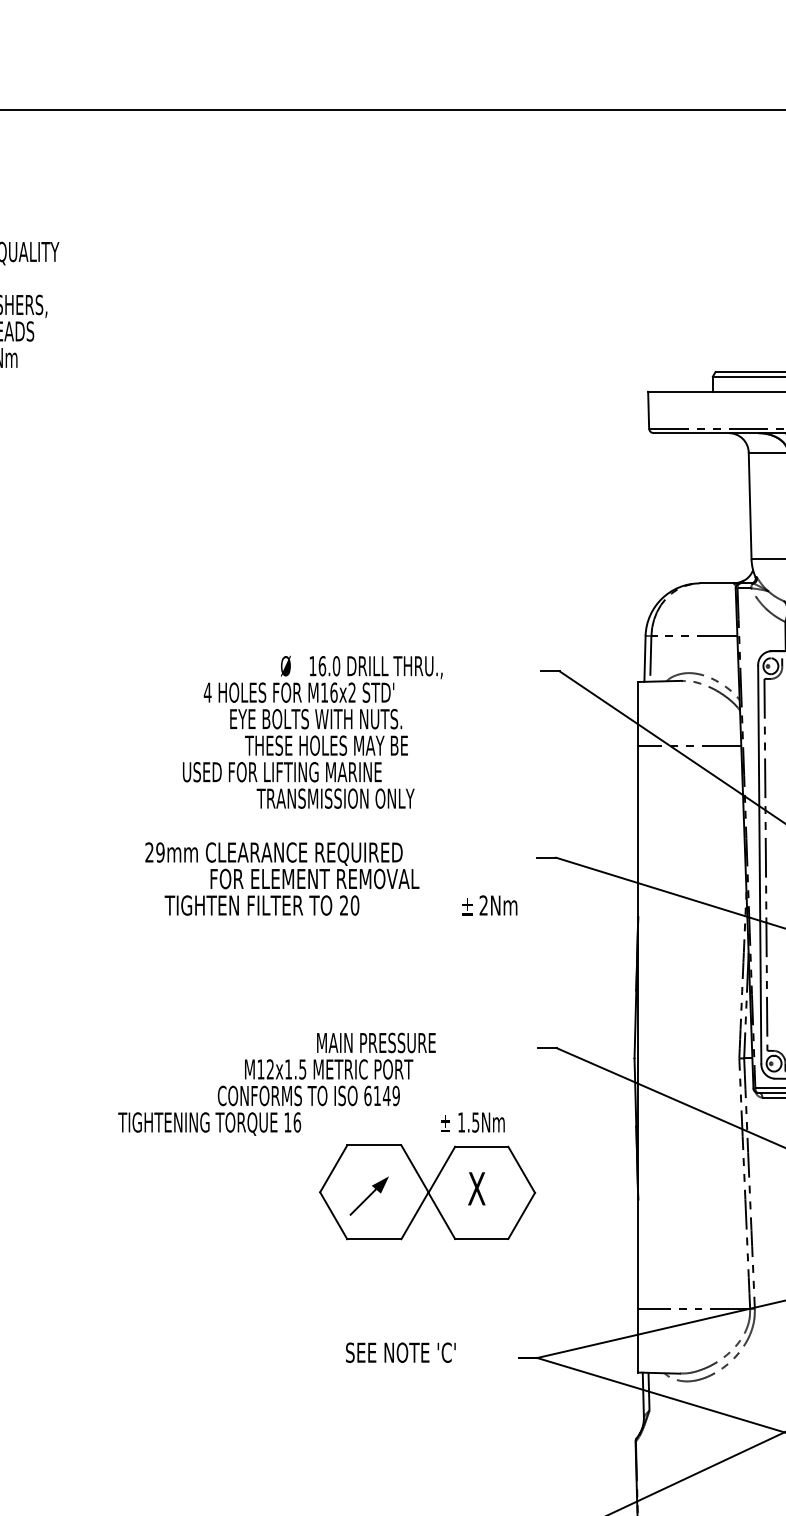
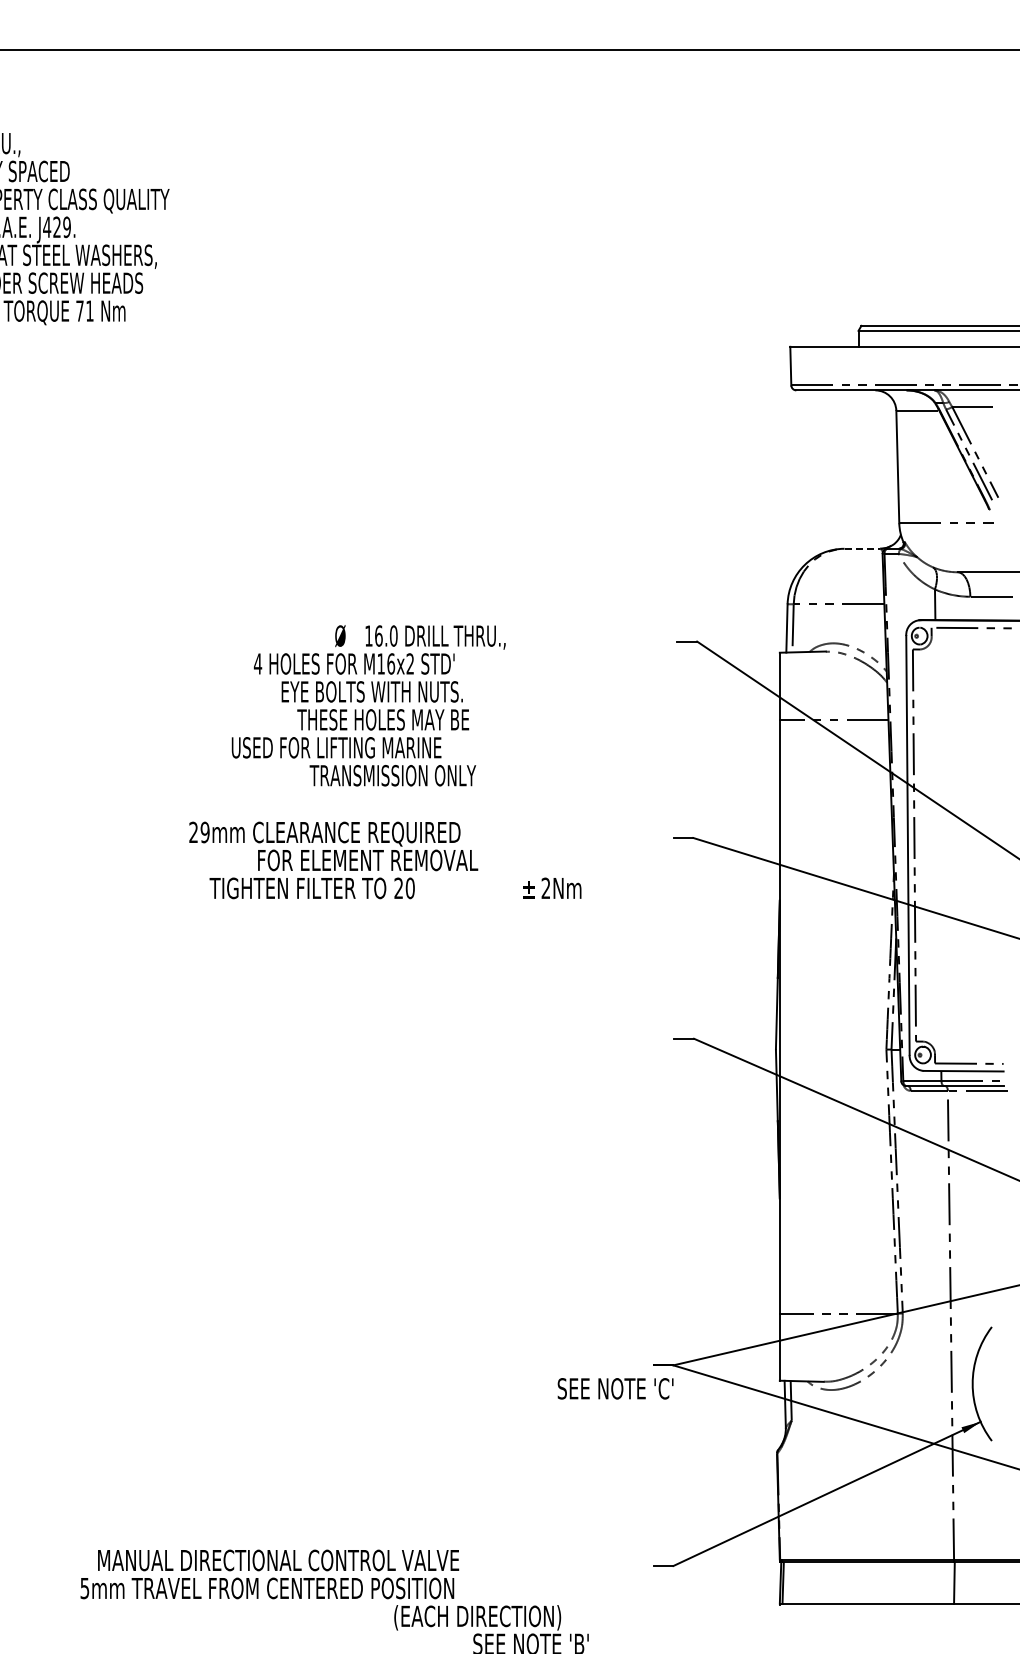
line: (716, 583) -> (862, 548), solid -> dashed
text: (312, 732) -> (368, 705), moved
text: (331, 879) -> (385, 860), moved
part: (345, 1145) -> (471, 1141), removed
text: (400, 1352) -> (615, 1388), moved

